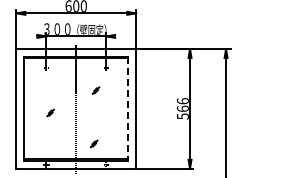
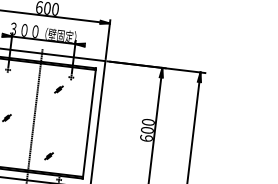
part: (95, 90) -> (58, 89), moved
line: (128, 108) -> (89, 123), dashed -> solid
text: (182, 108) -> (146, 129), 566 -> 600

